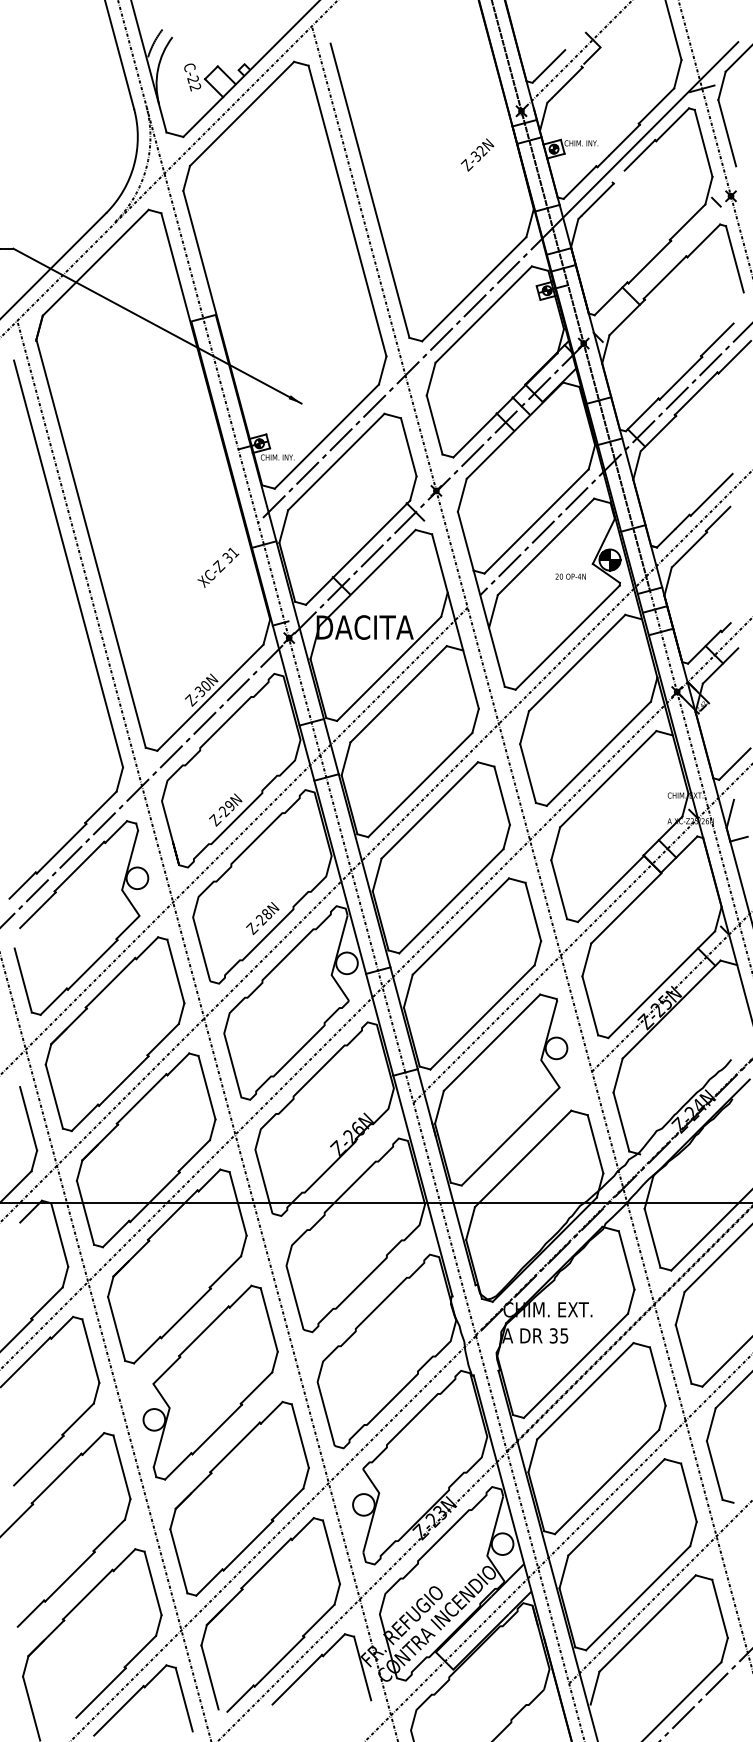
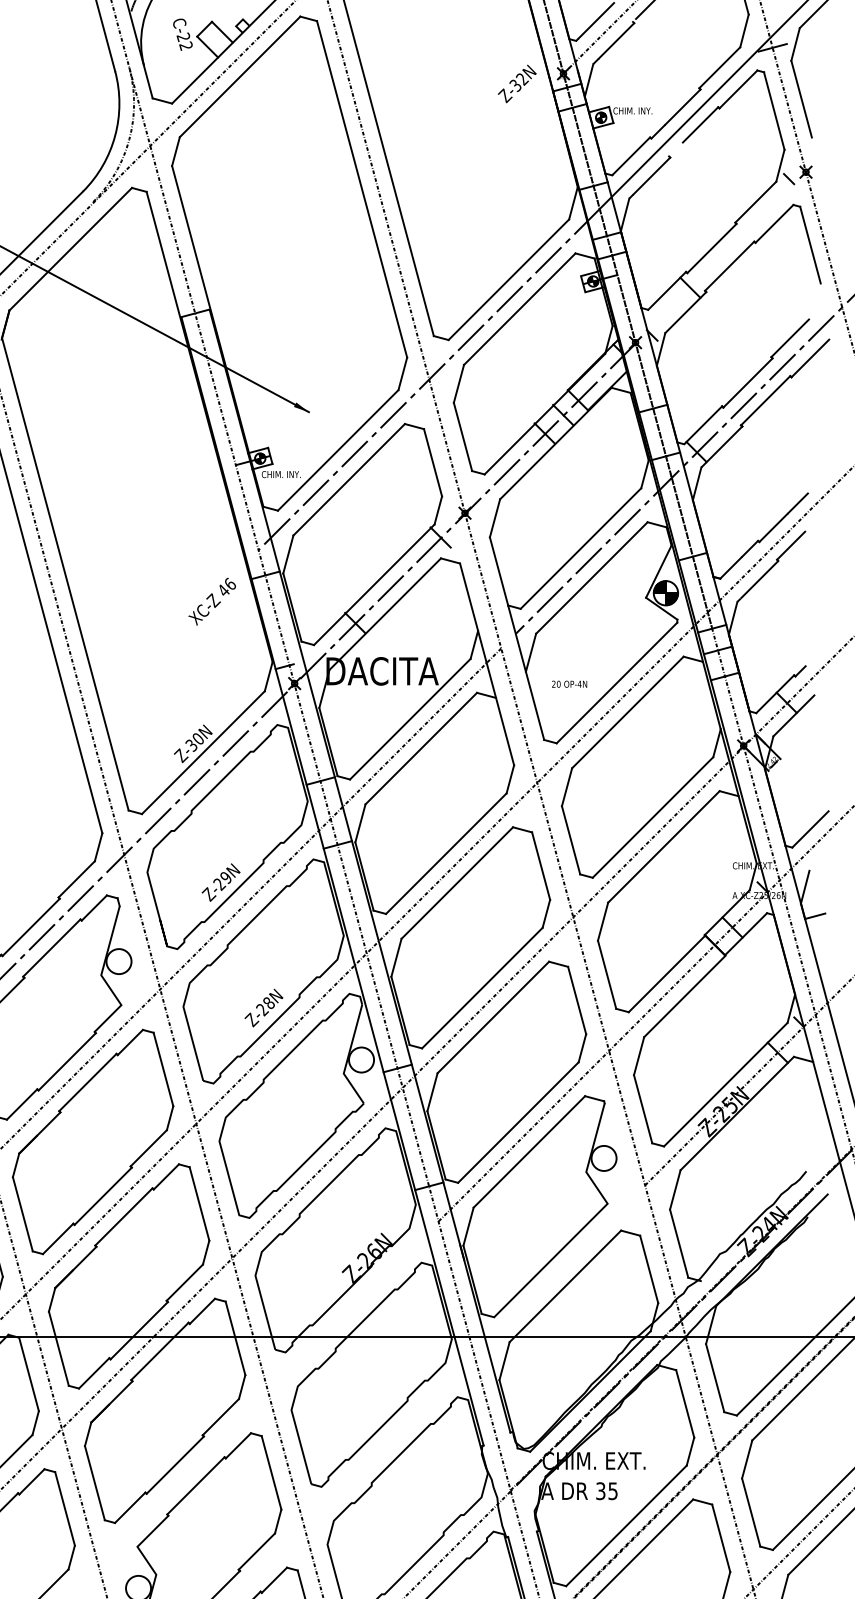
text: (477, 154) -> (517, 83), moved
text: (230, 554) -> (226, 586), 31 -> 46
text: (570, 576) -> (569, 684), moved

